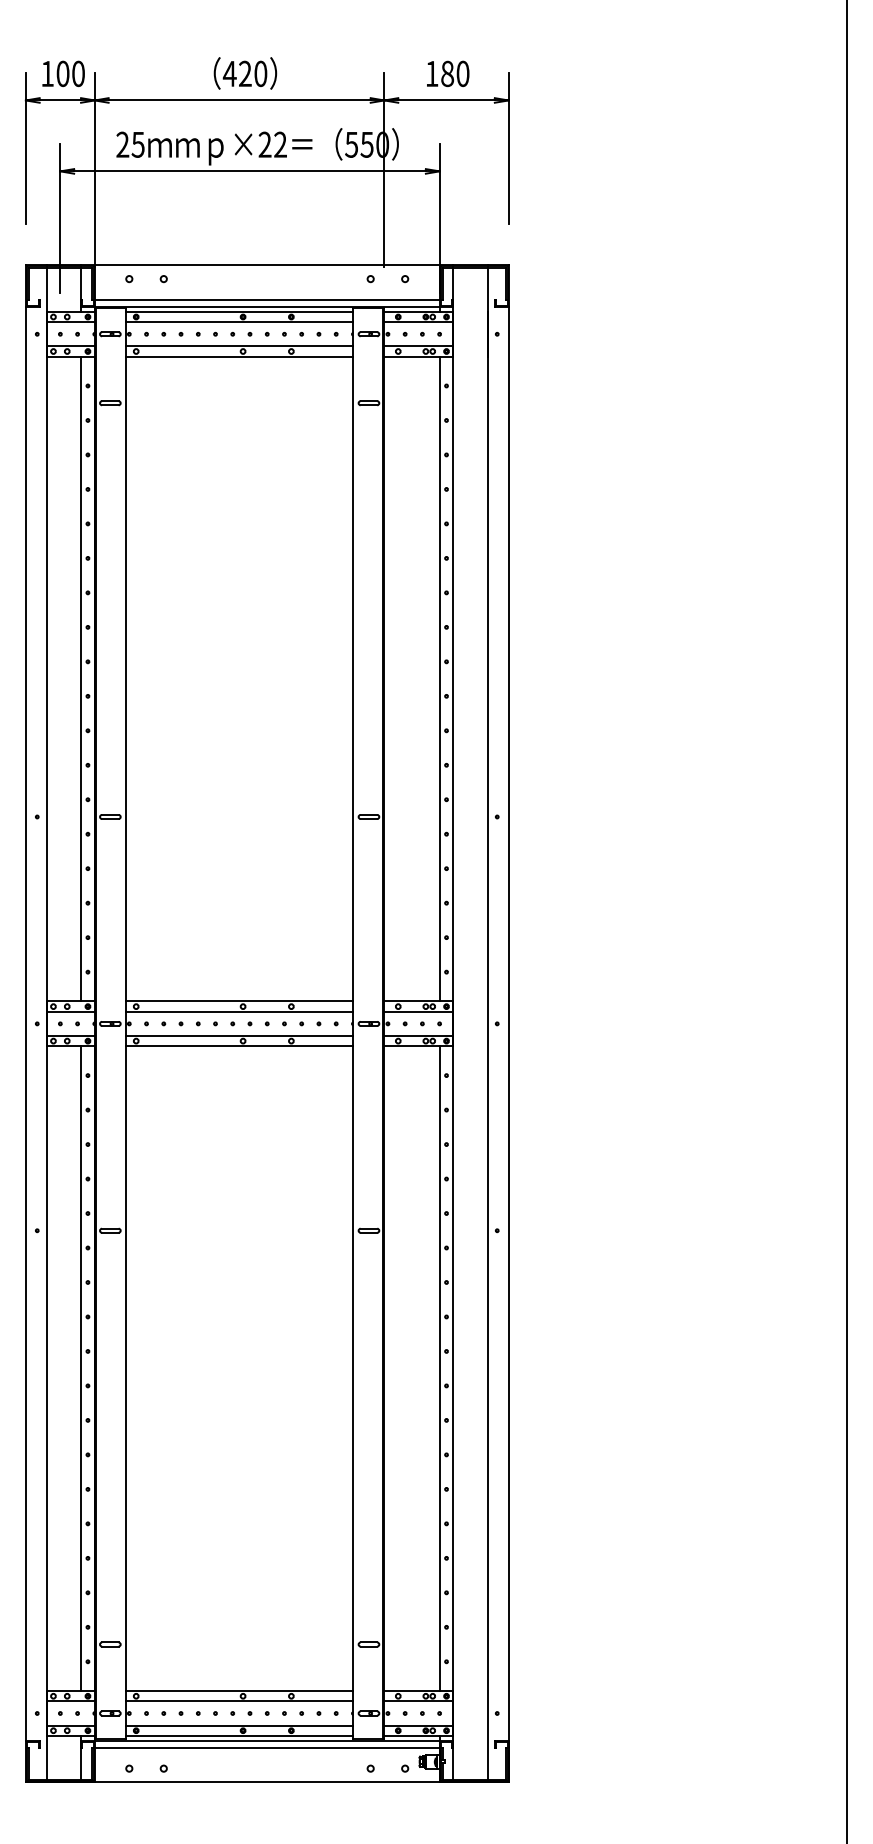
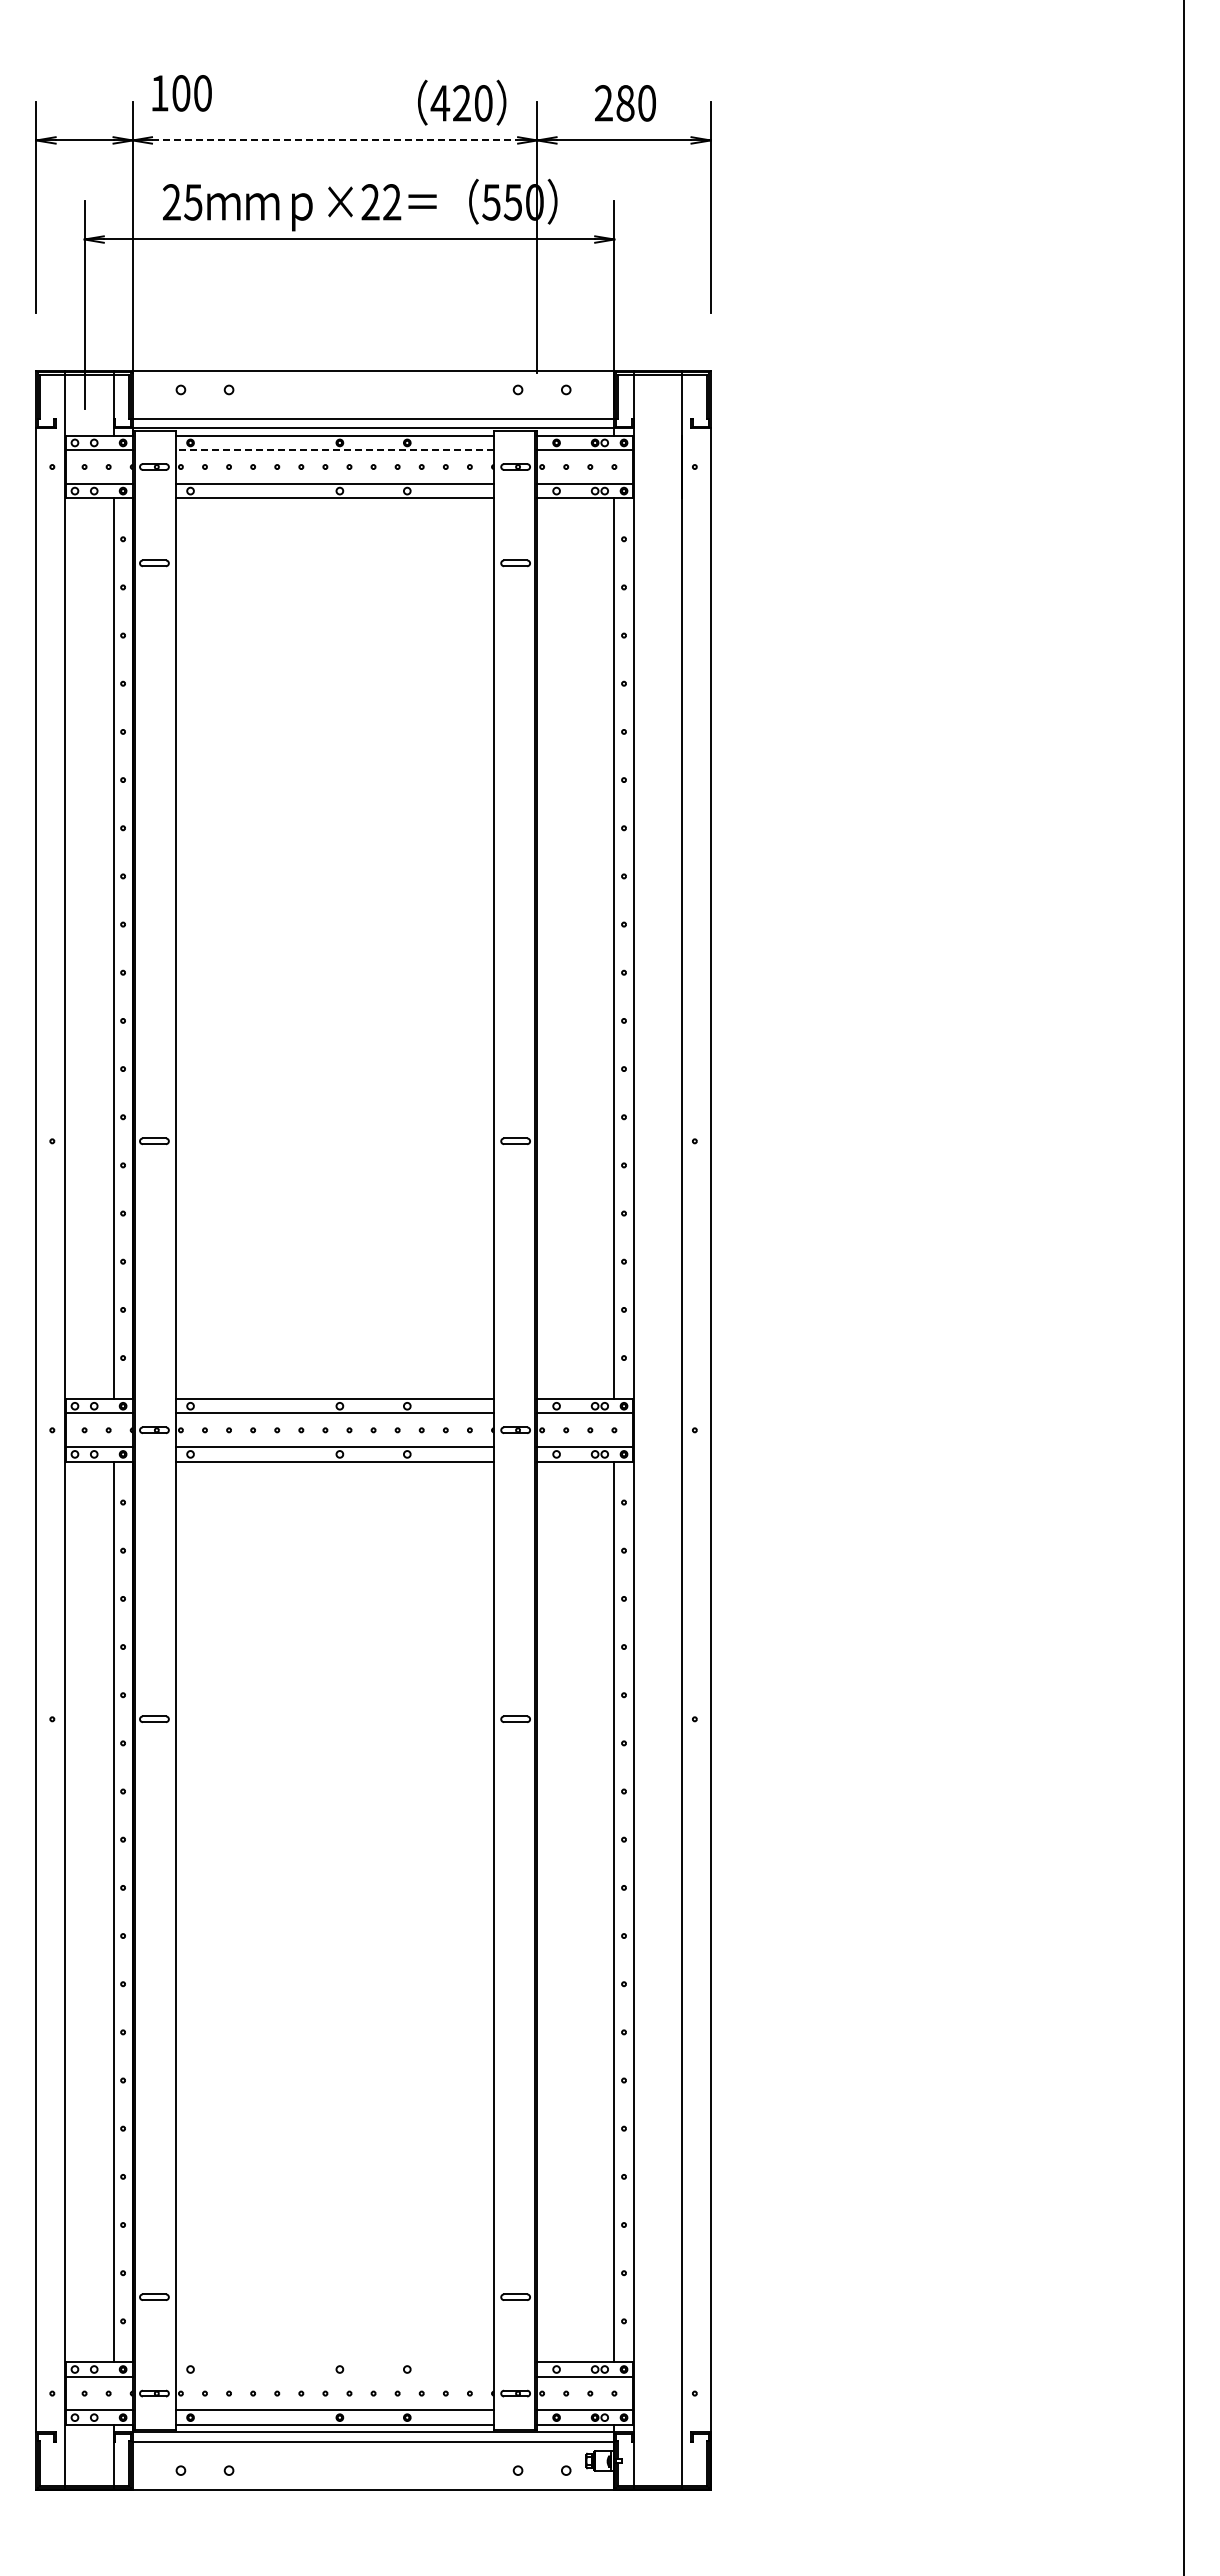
text: (245, 73) -> (462, 102), moved
text: (63, 74) -> (181, 93), moved
text: (431, 74) -> (603, 103), 180 -> 280
line: (239, 100) -> (335, 140), solid -> dashed
line: (239, 322) -> (335, 450), solid -> dashed
line: (239, 1691) -> (335, 2362), removed
line: (239, 1701) -> (335, 2376), removed

